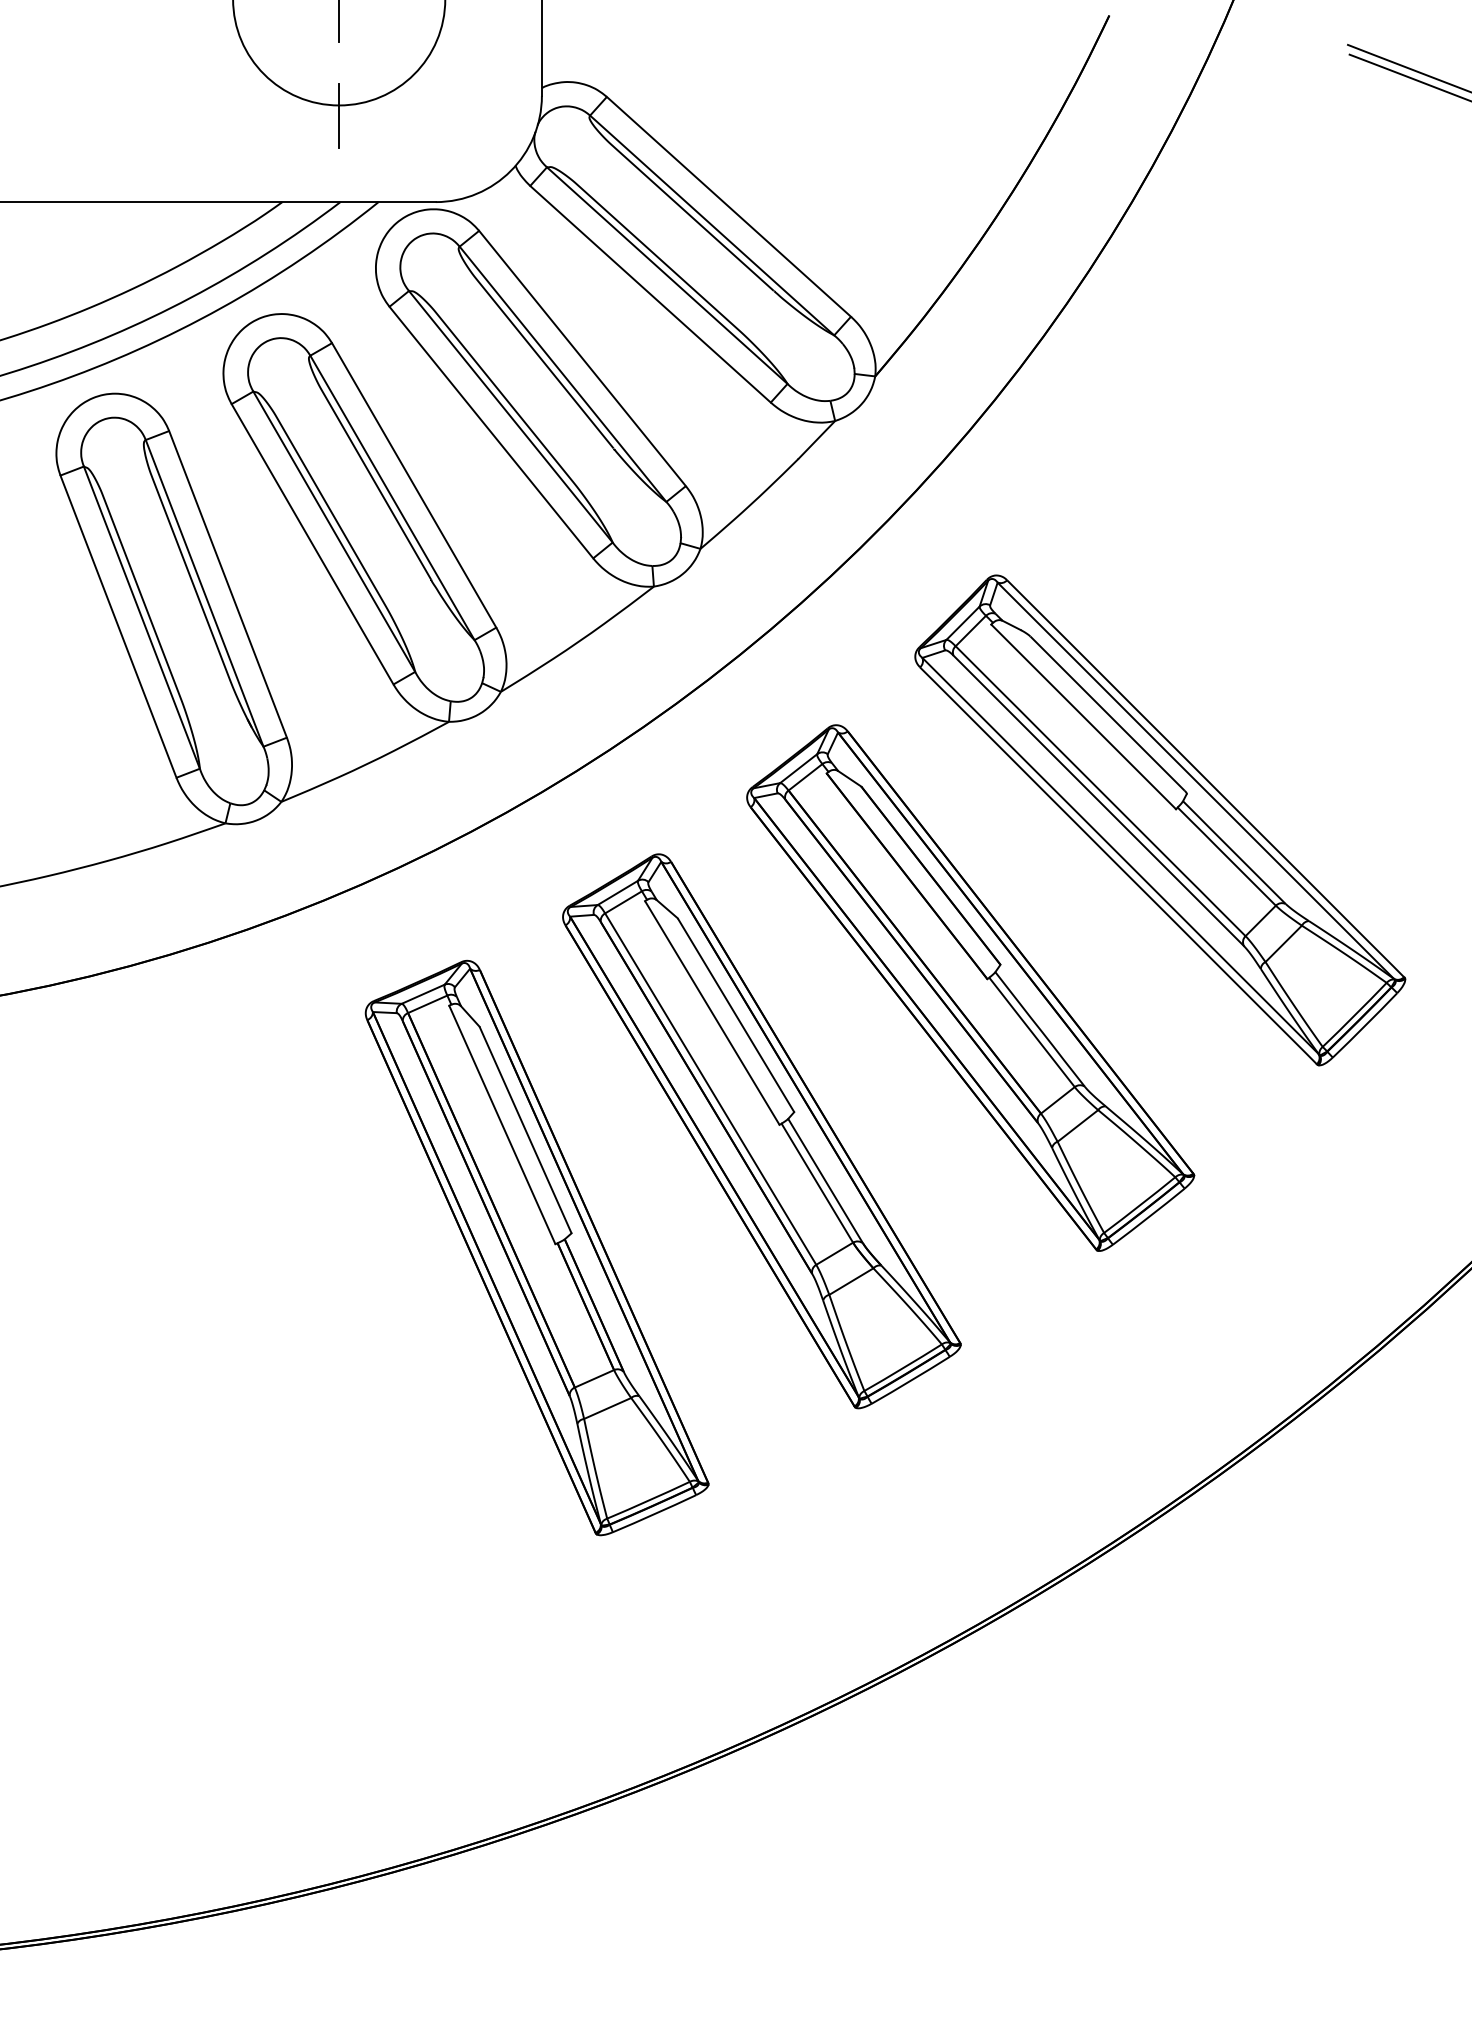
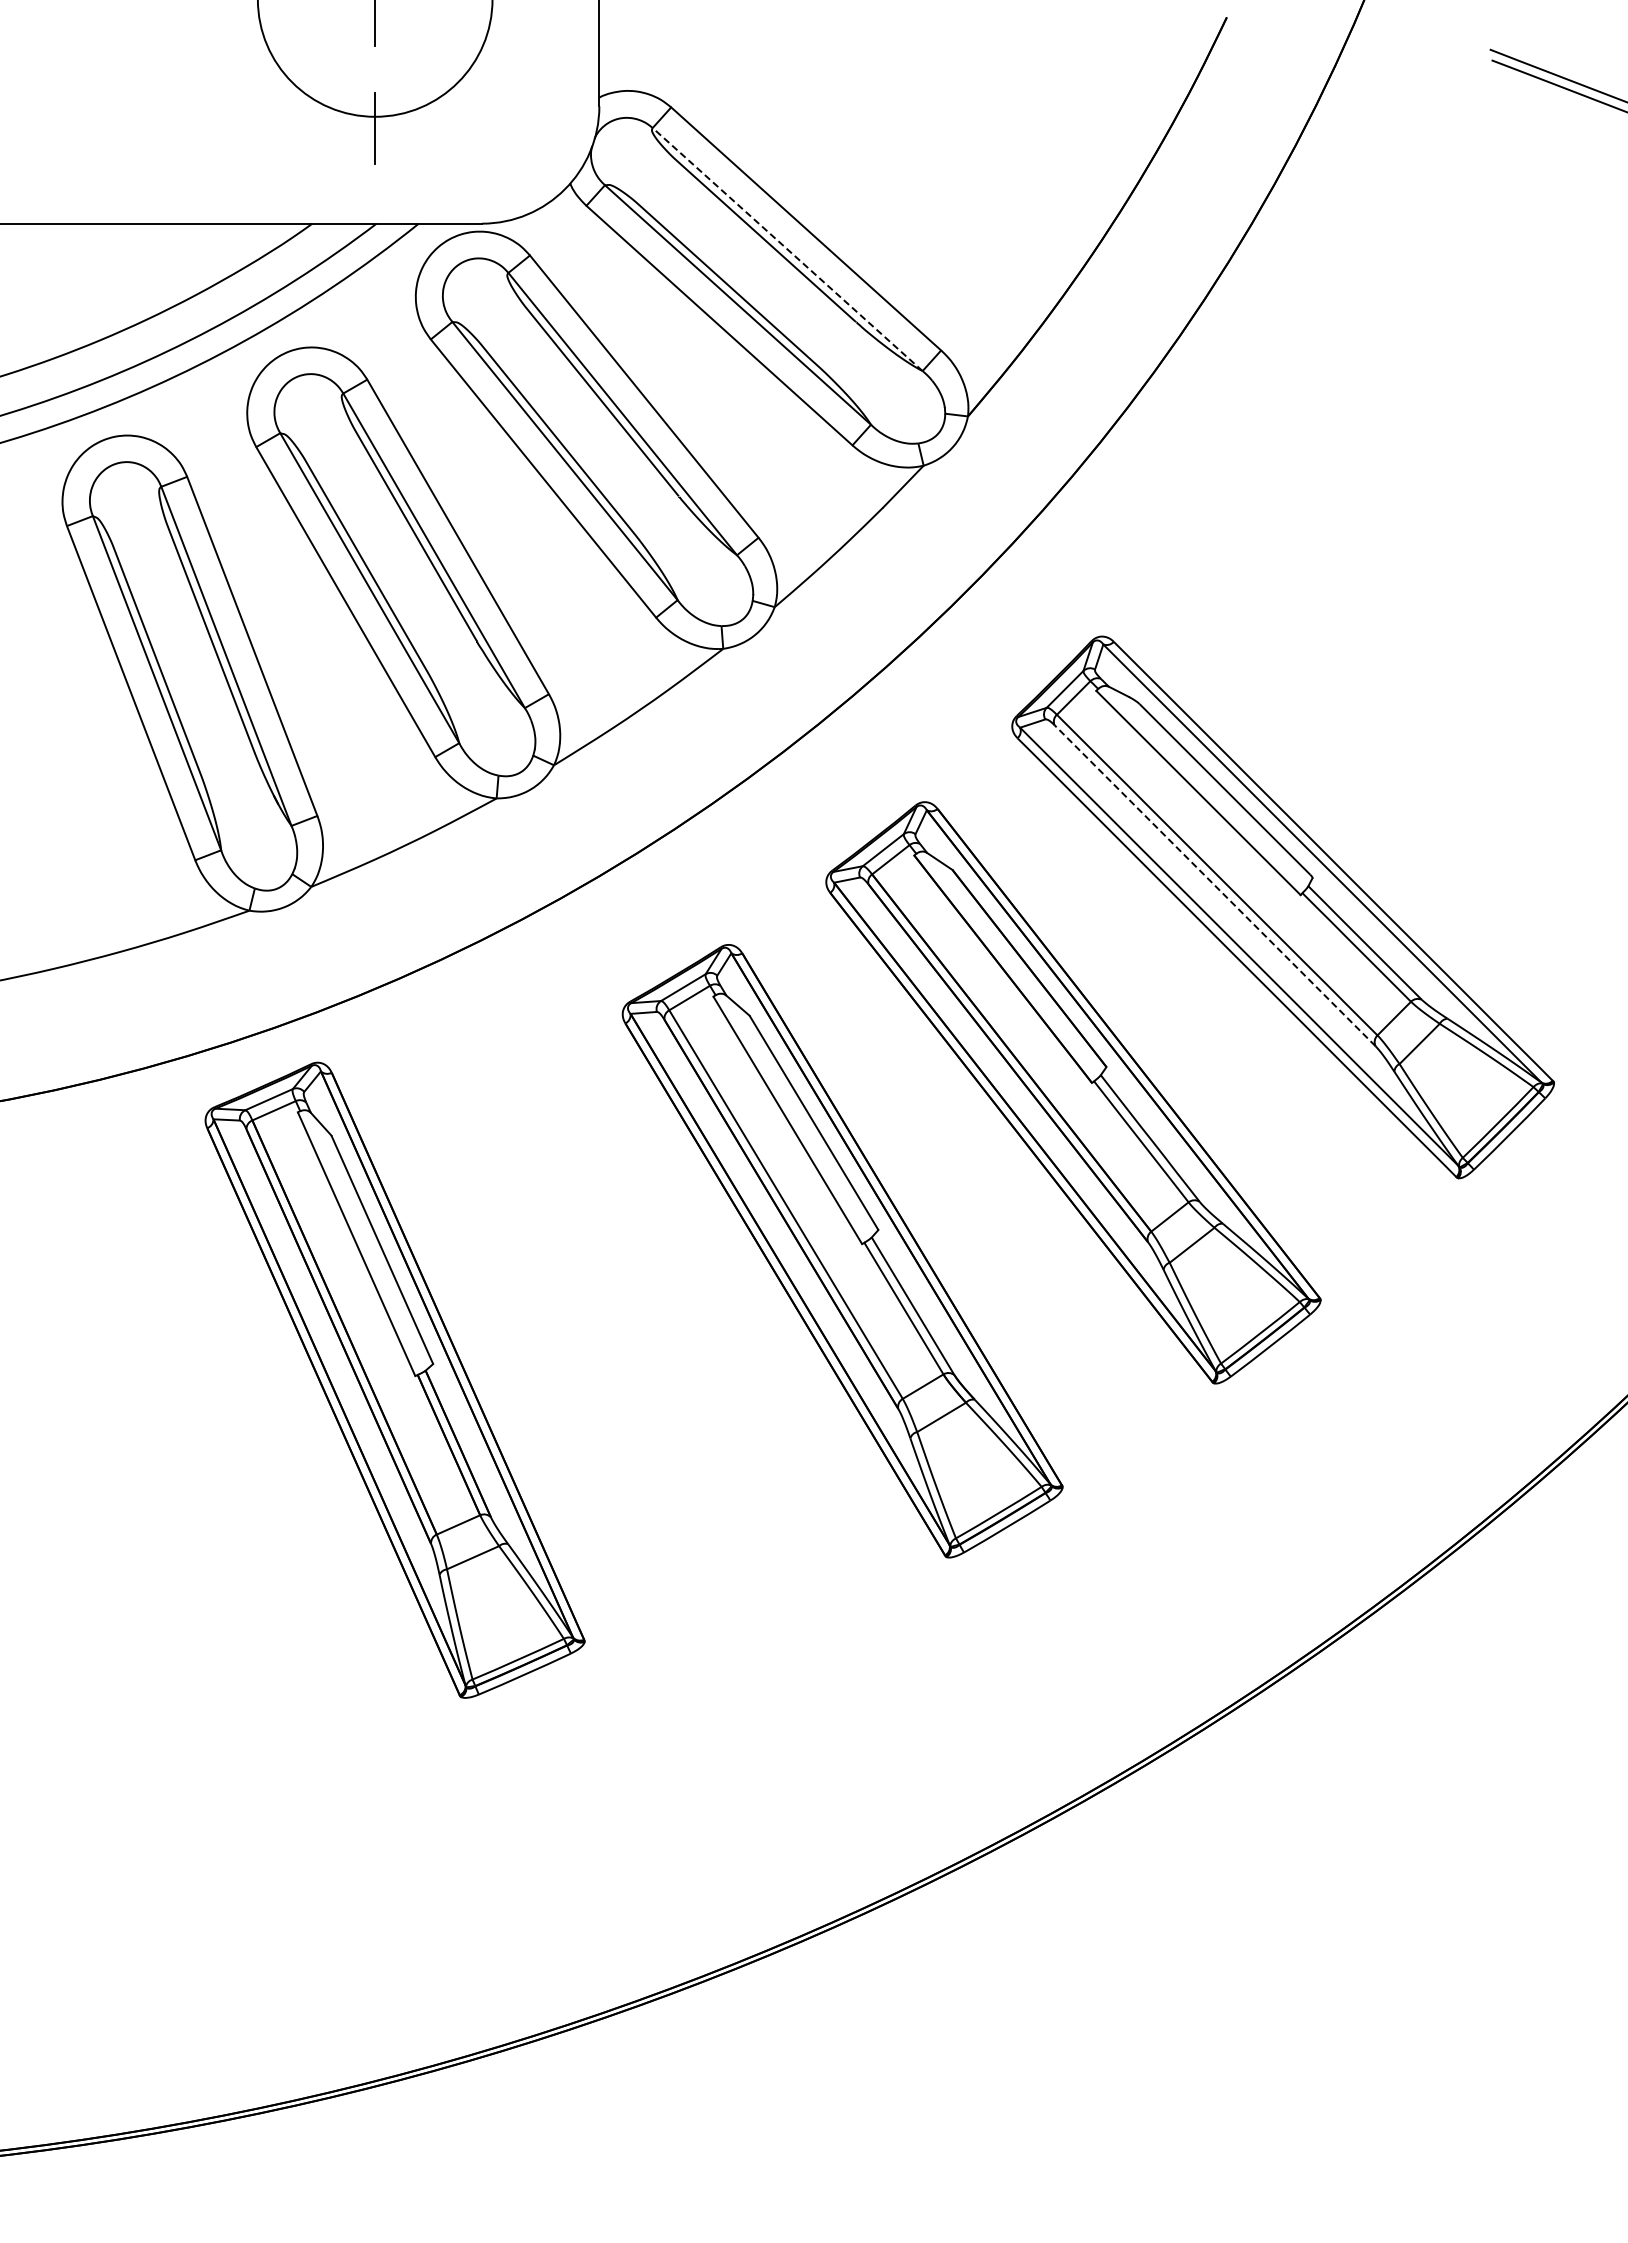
line: (712, 225) -> (787, 249), solid -> dashed
line: (1099, 800) -> (1215, 885), solid -> dashed
part: (536, 1247) -> (394, 1379), moved

